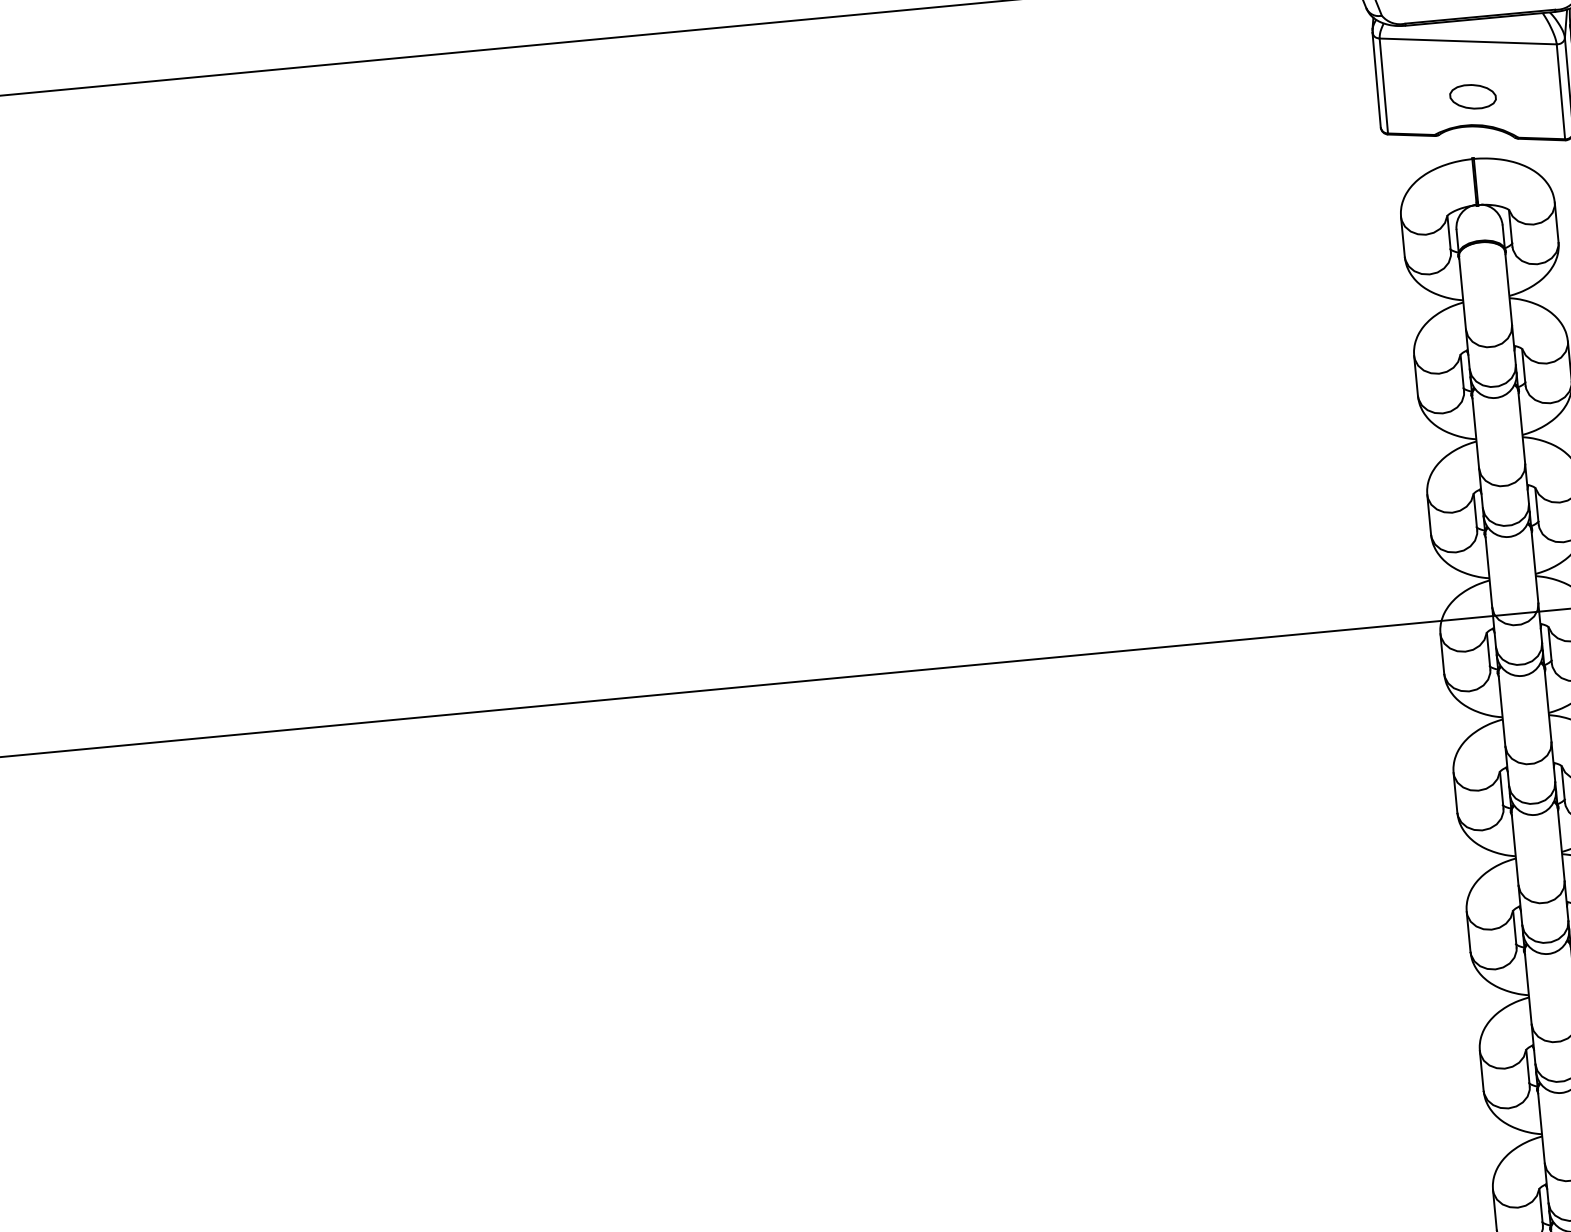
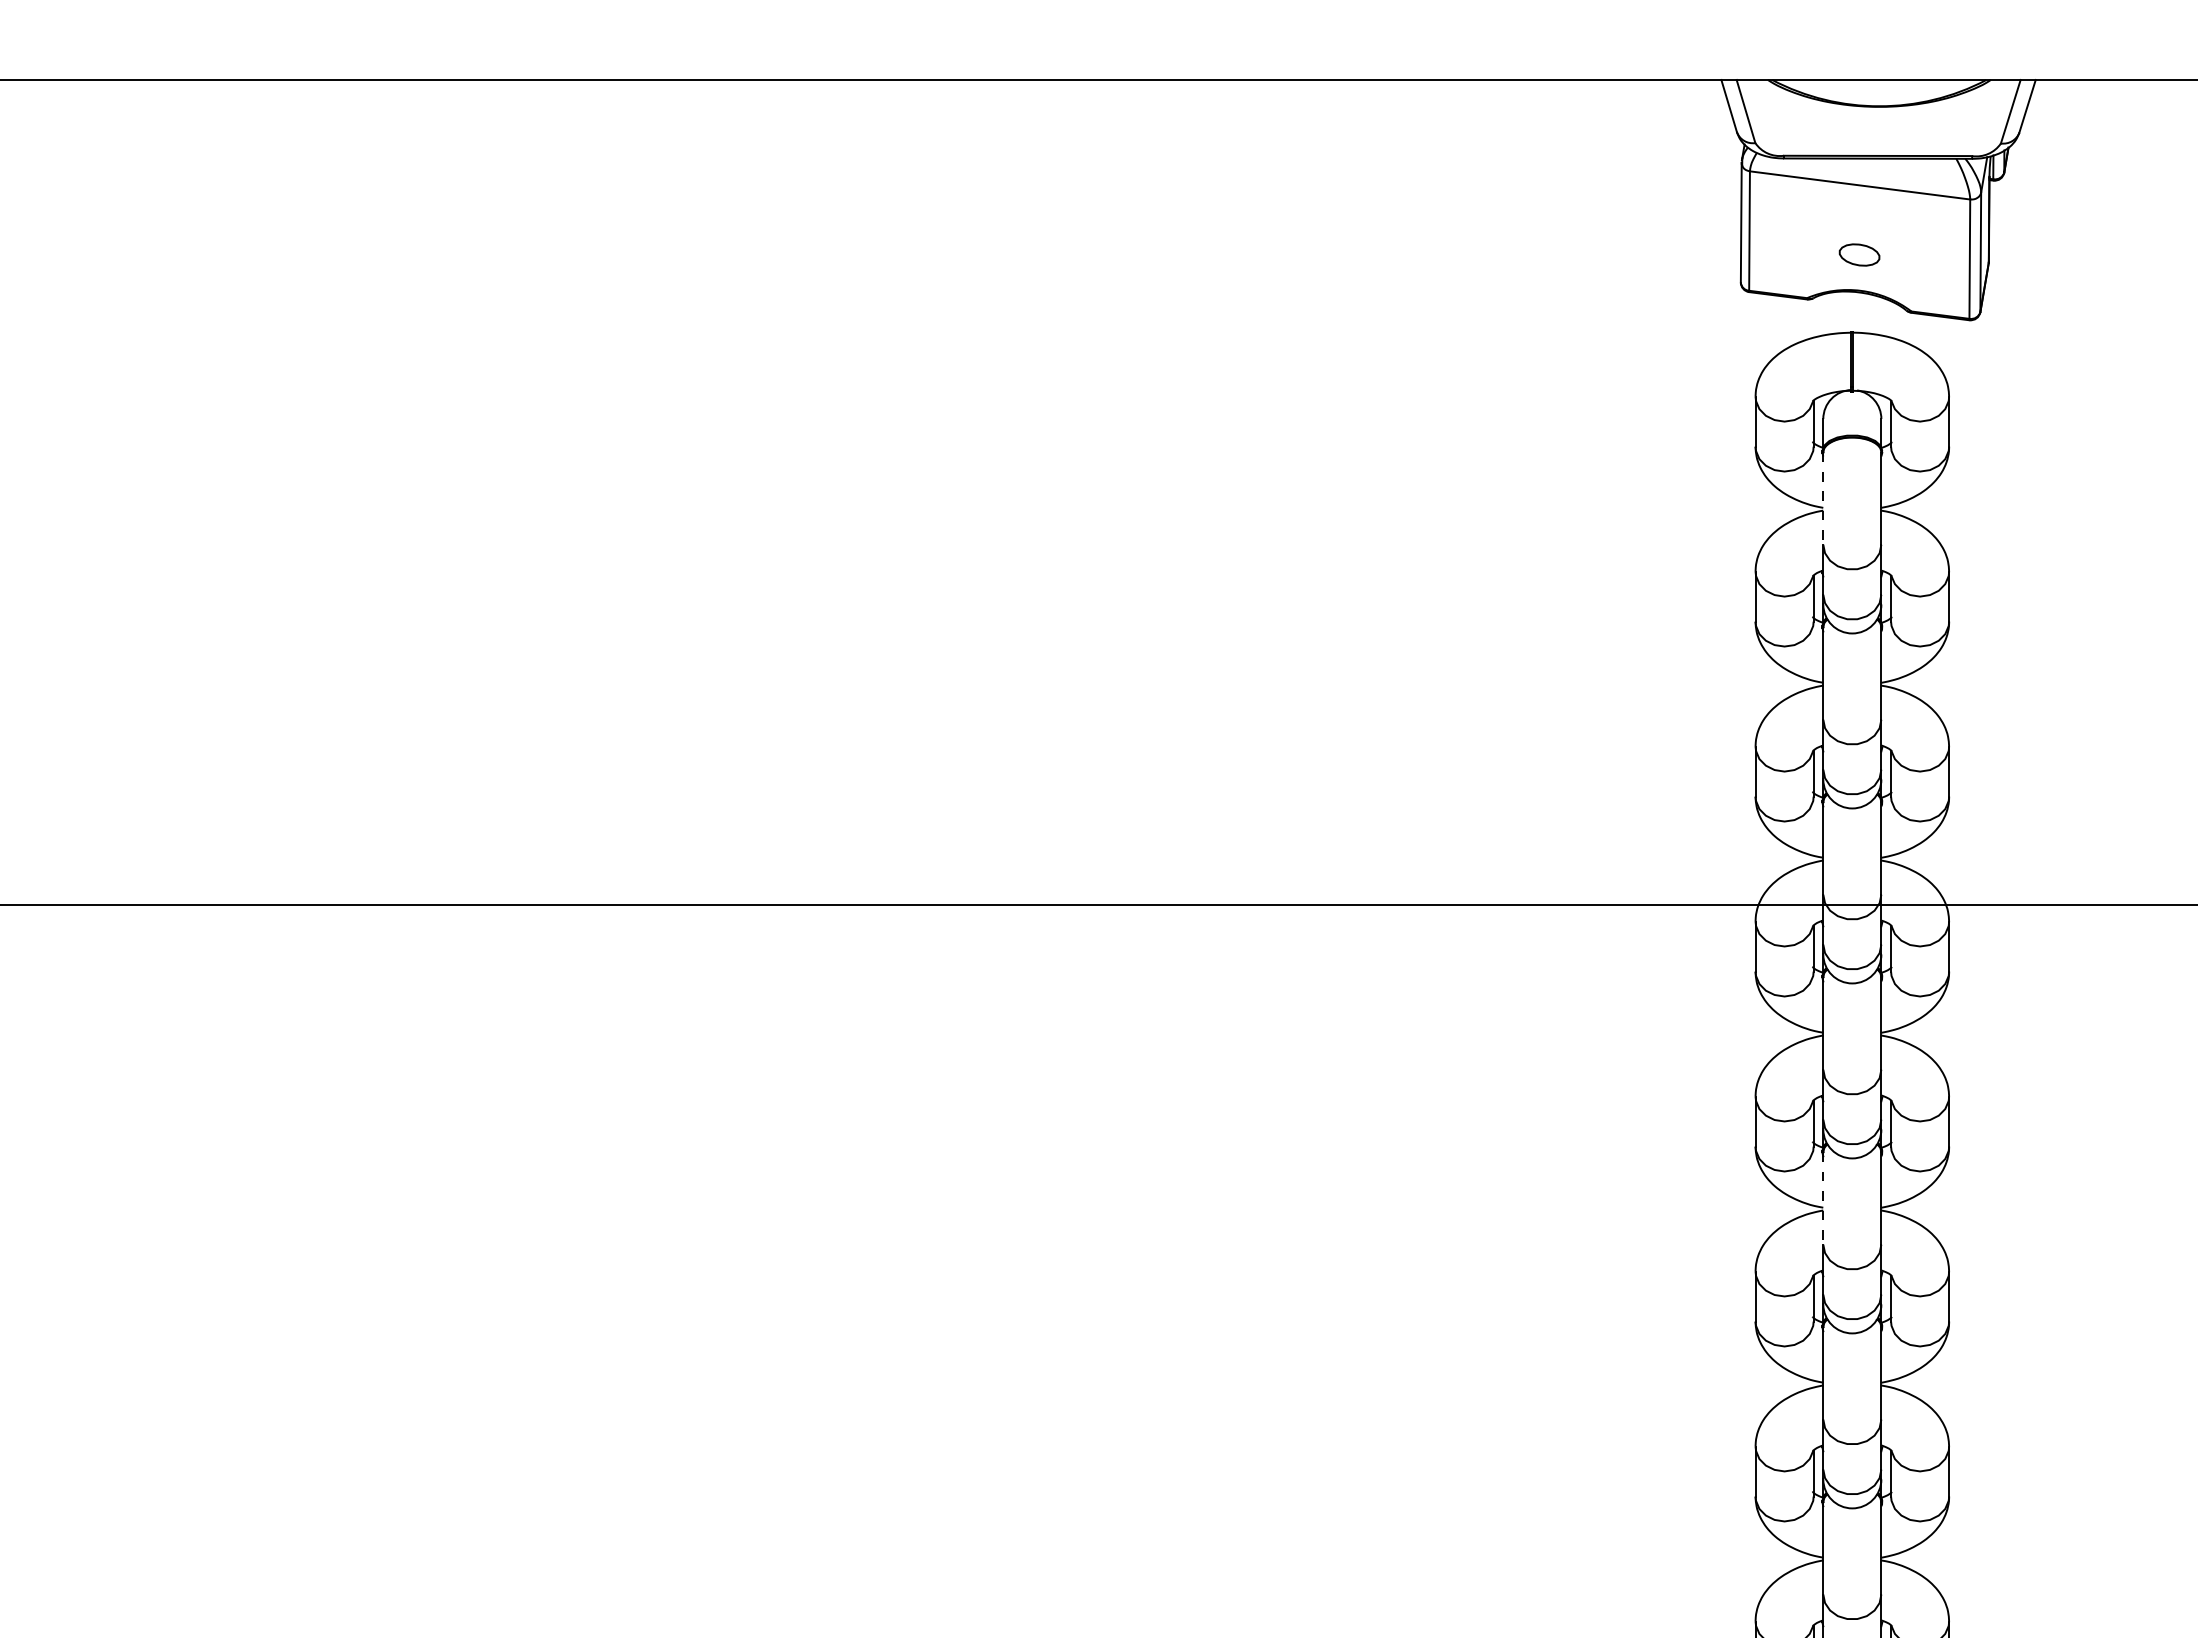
part: (1472, 96) -> (1859, 254), size x0.7
line: (1462, 293) -> (1823, 499), solid -> dashed
line: (1515, 849) -> (1823, 1199), solid -> dashed

